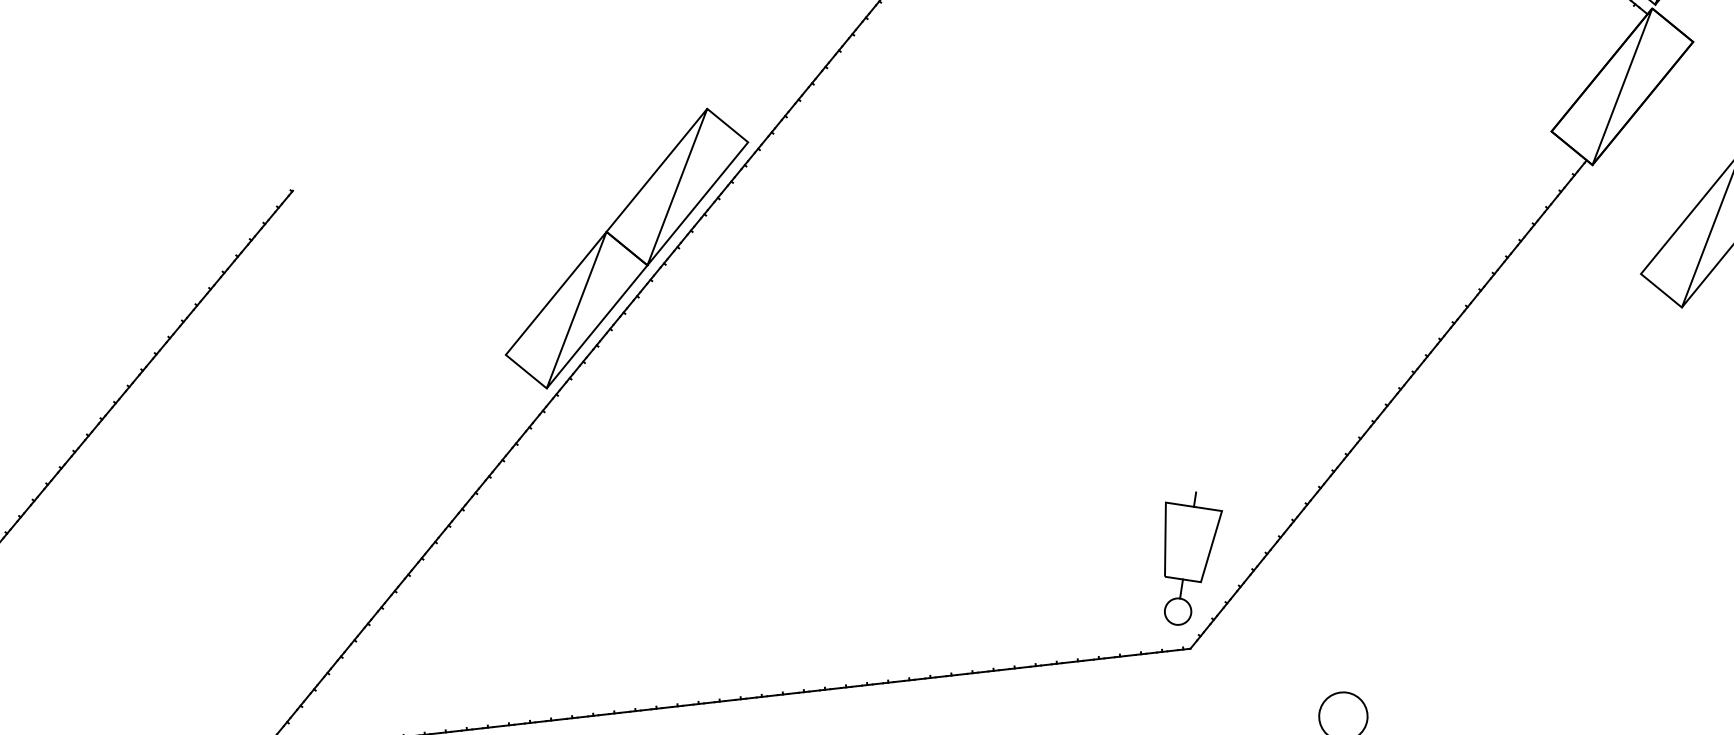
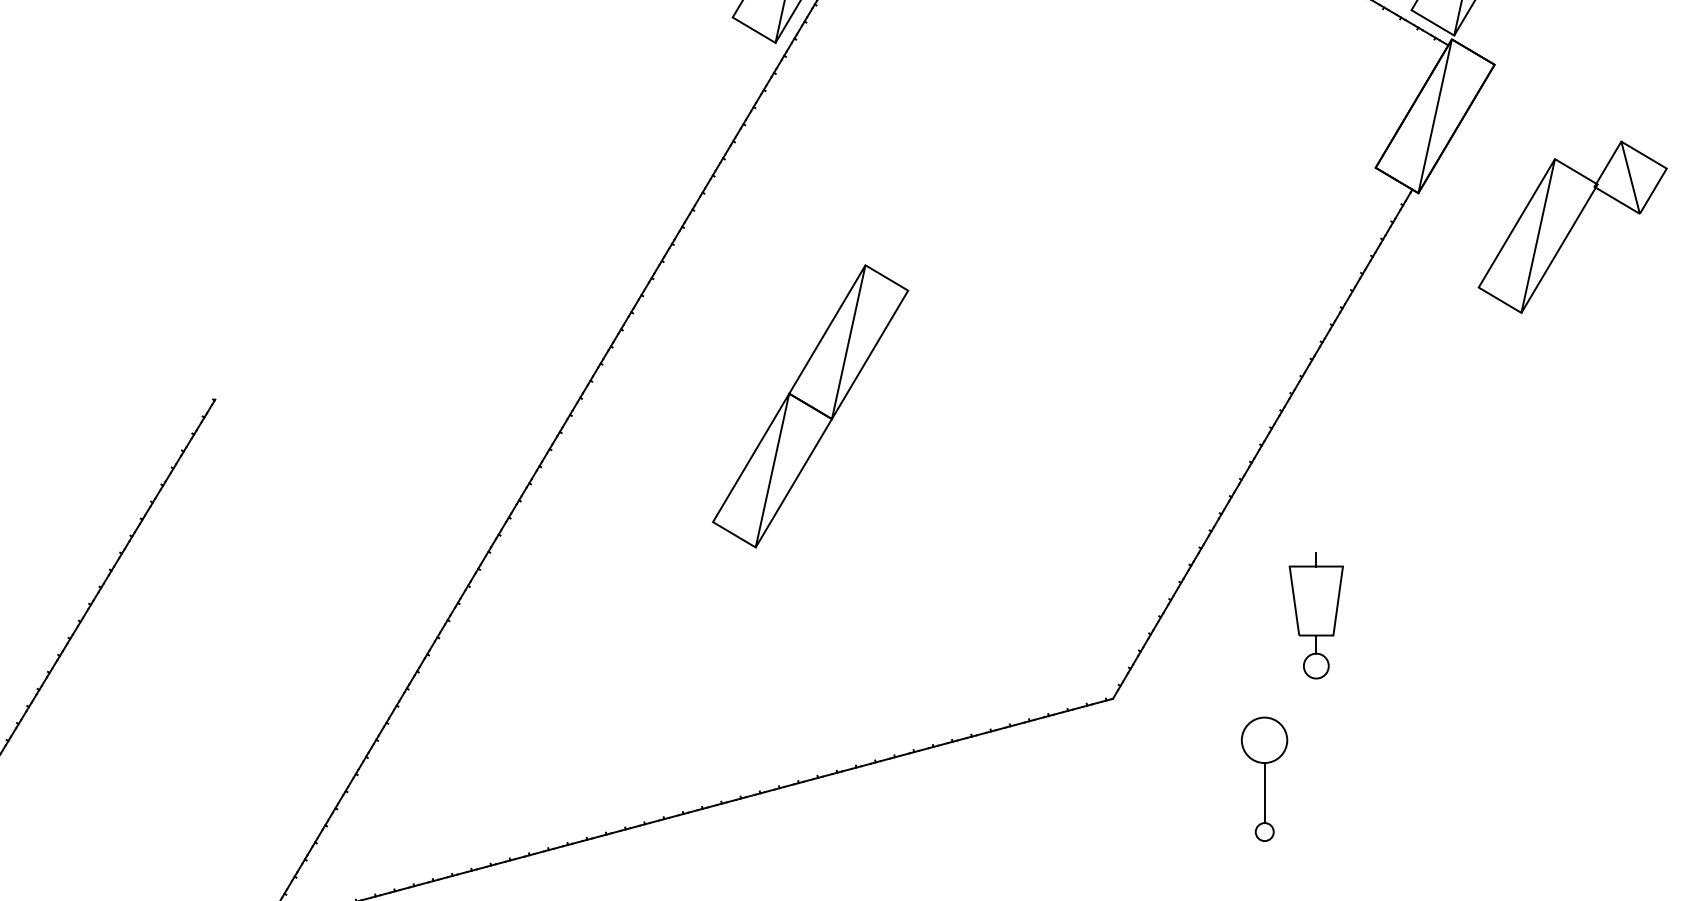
part: (626, 248) -> (810, 406), moved
part: (1185, 558) -> (1315, 615), moved

